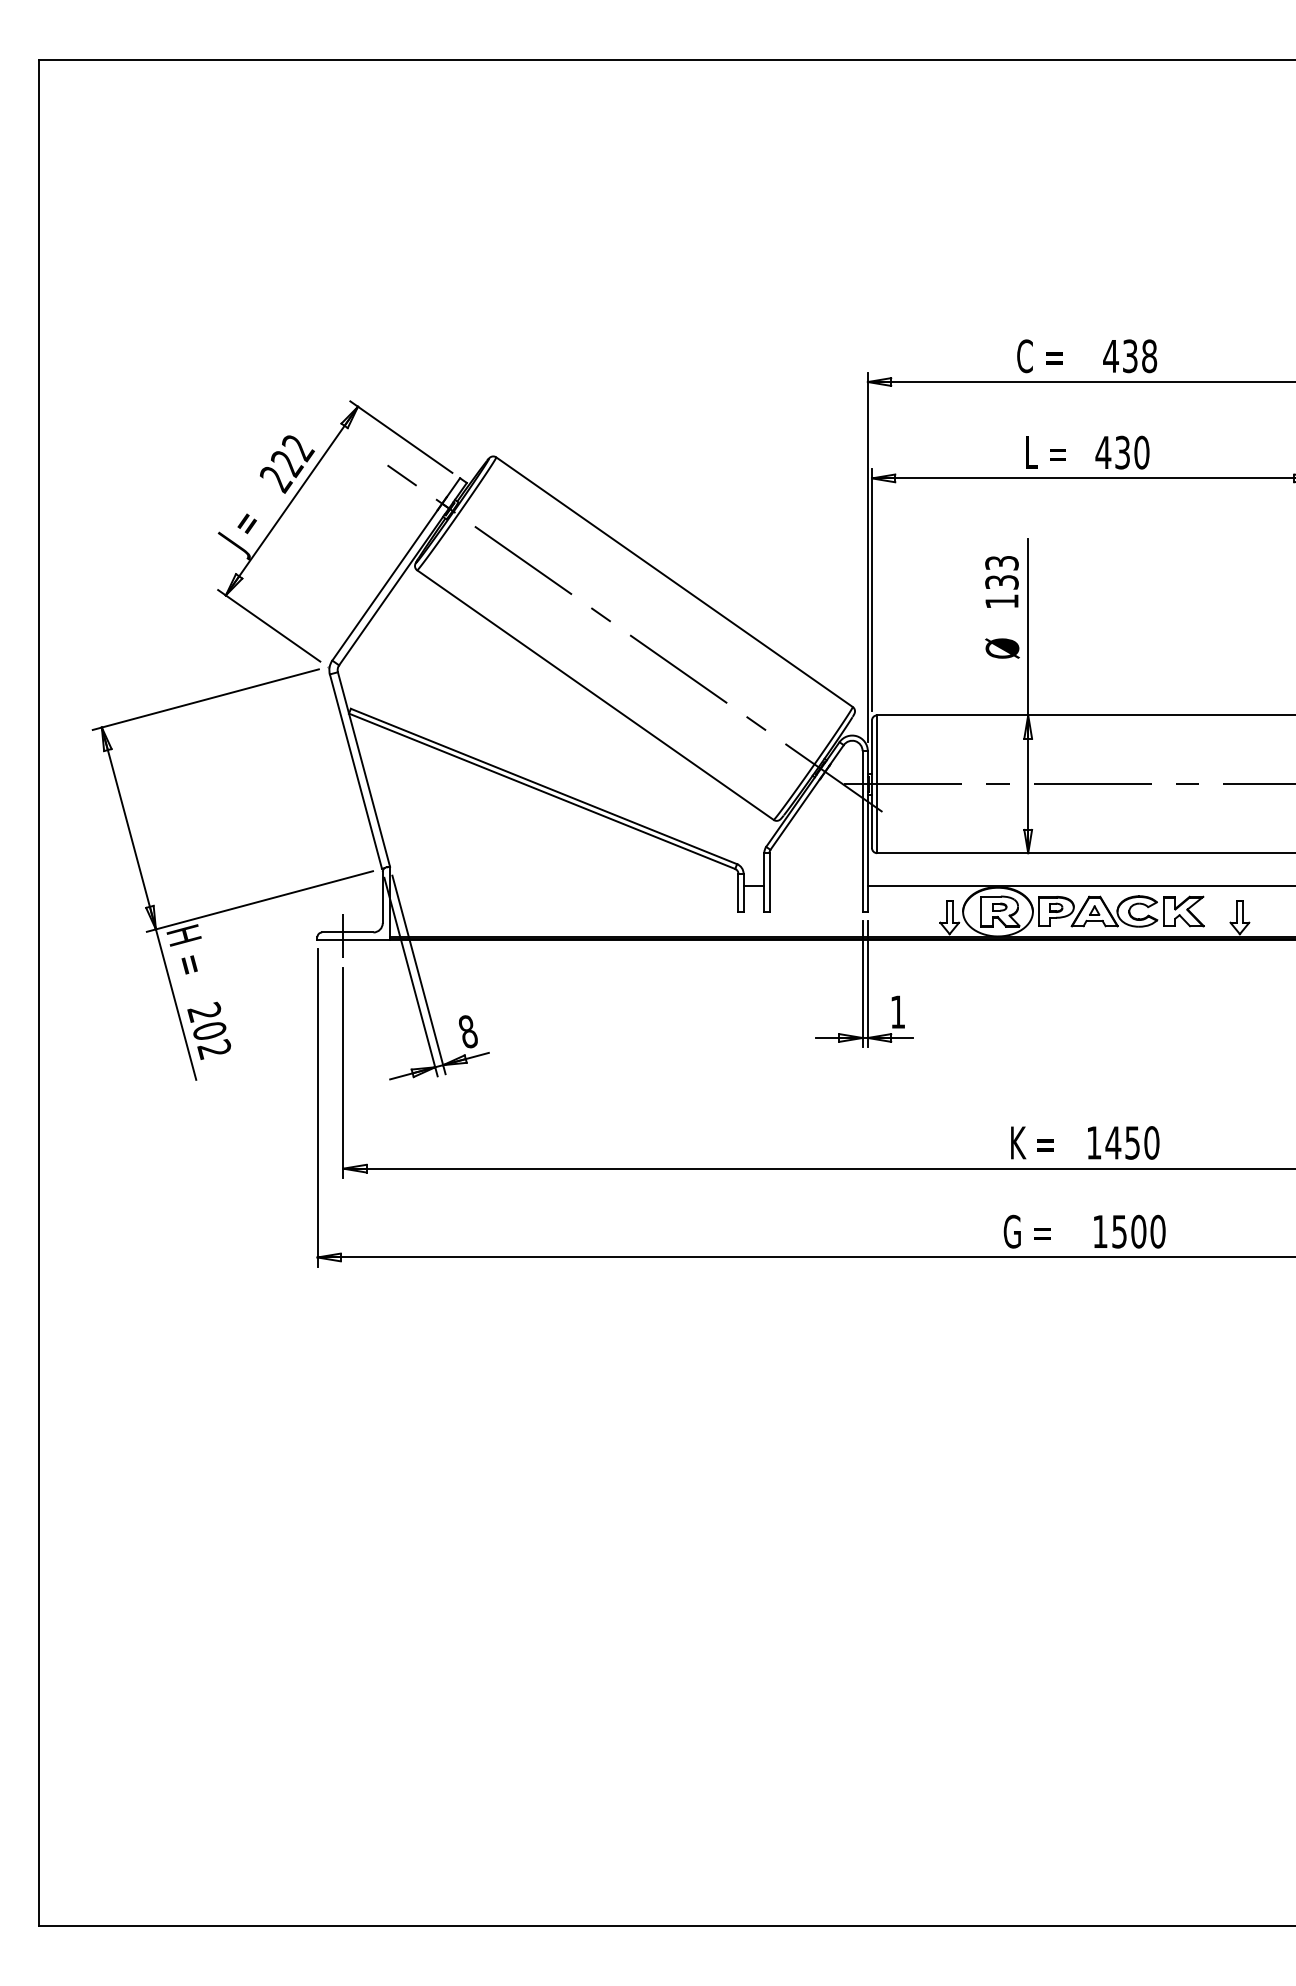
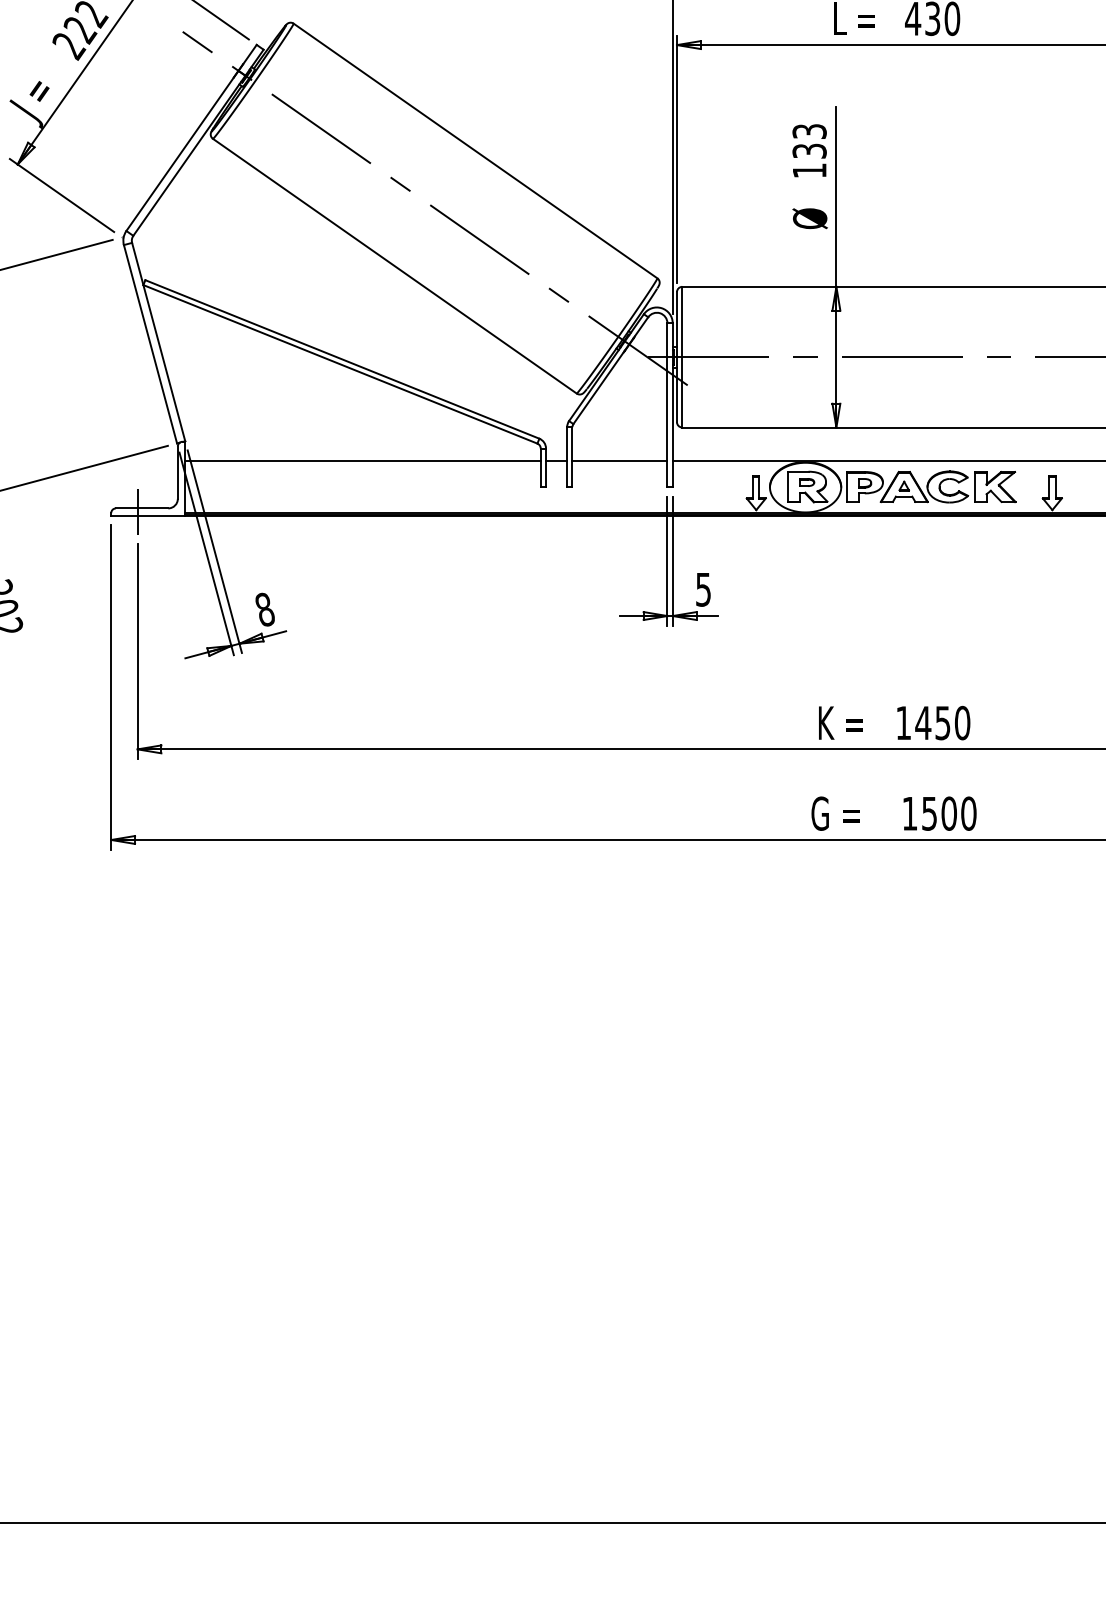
line: (564, 885) -> (363, 460), added
line: (815, 885) -> (619, 460), added
text: (897, 1011) -> (703, 589), 1 -> 5

